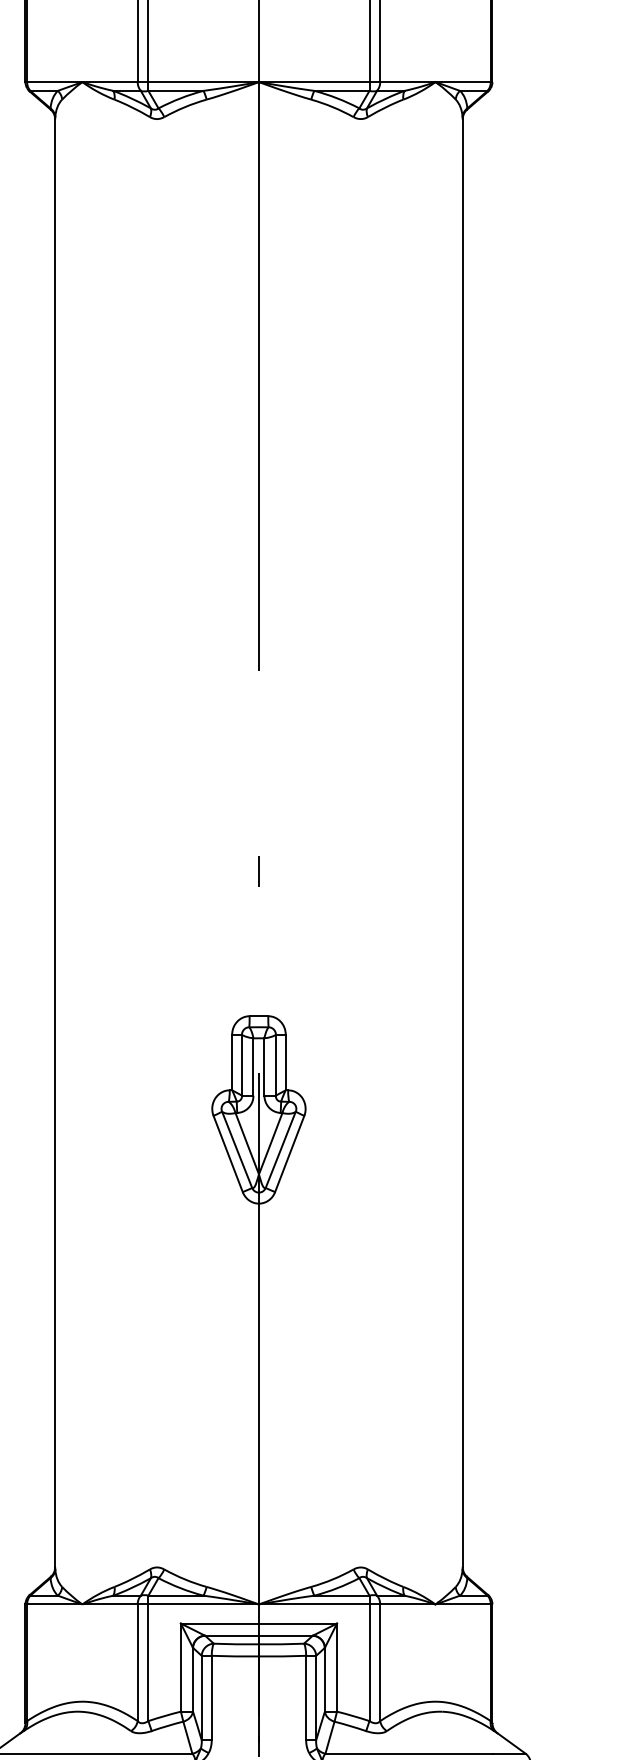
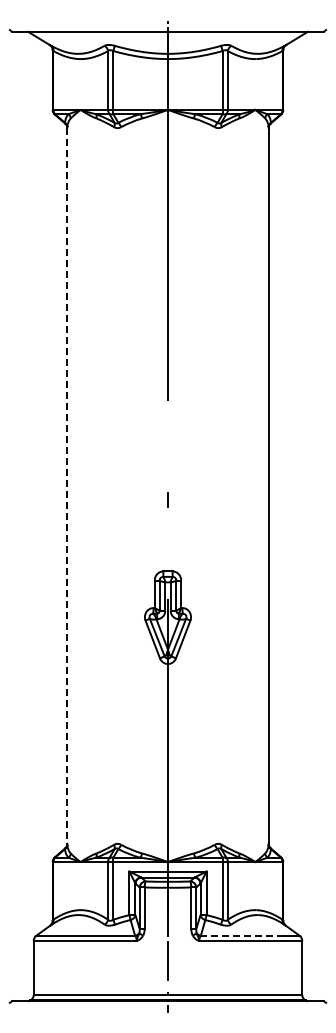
line: (55, 842) -> (67, 485), solid -> dashed
line: (407, 1753) -> (241, 935), solid -> dashed

